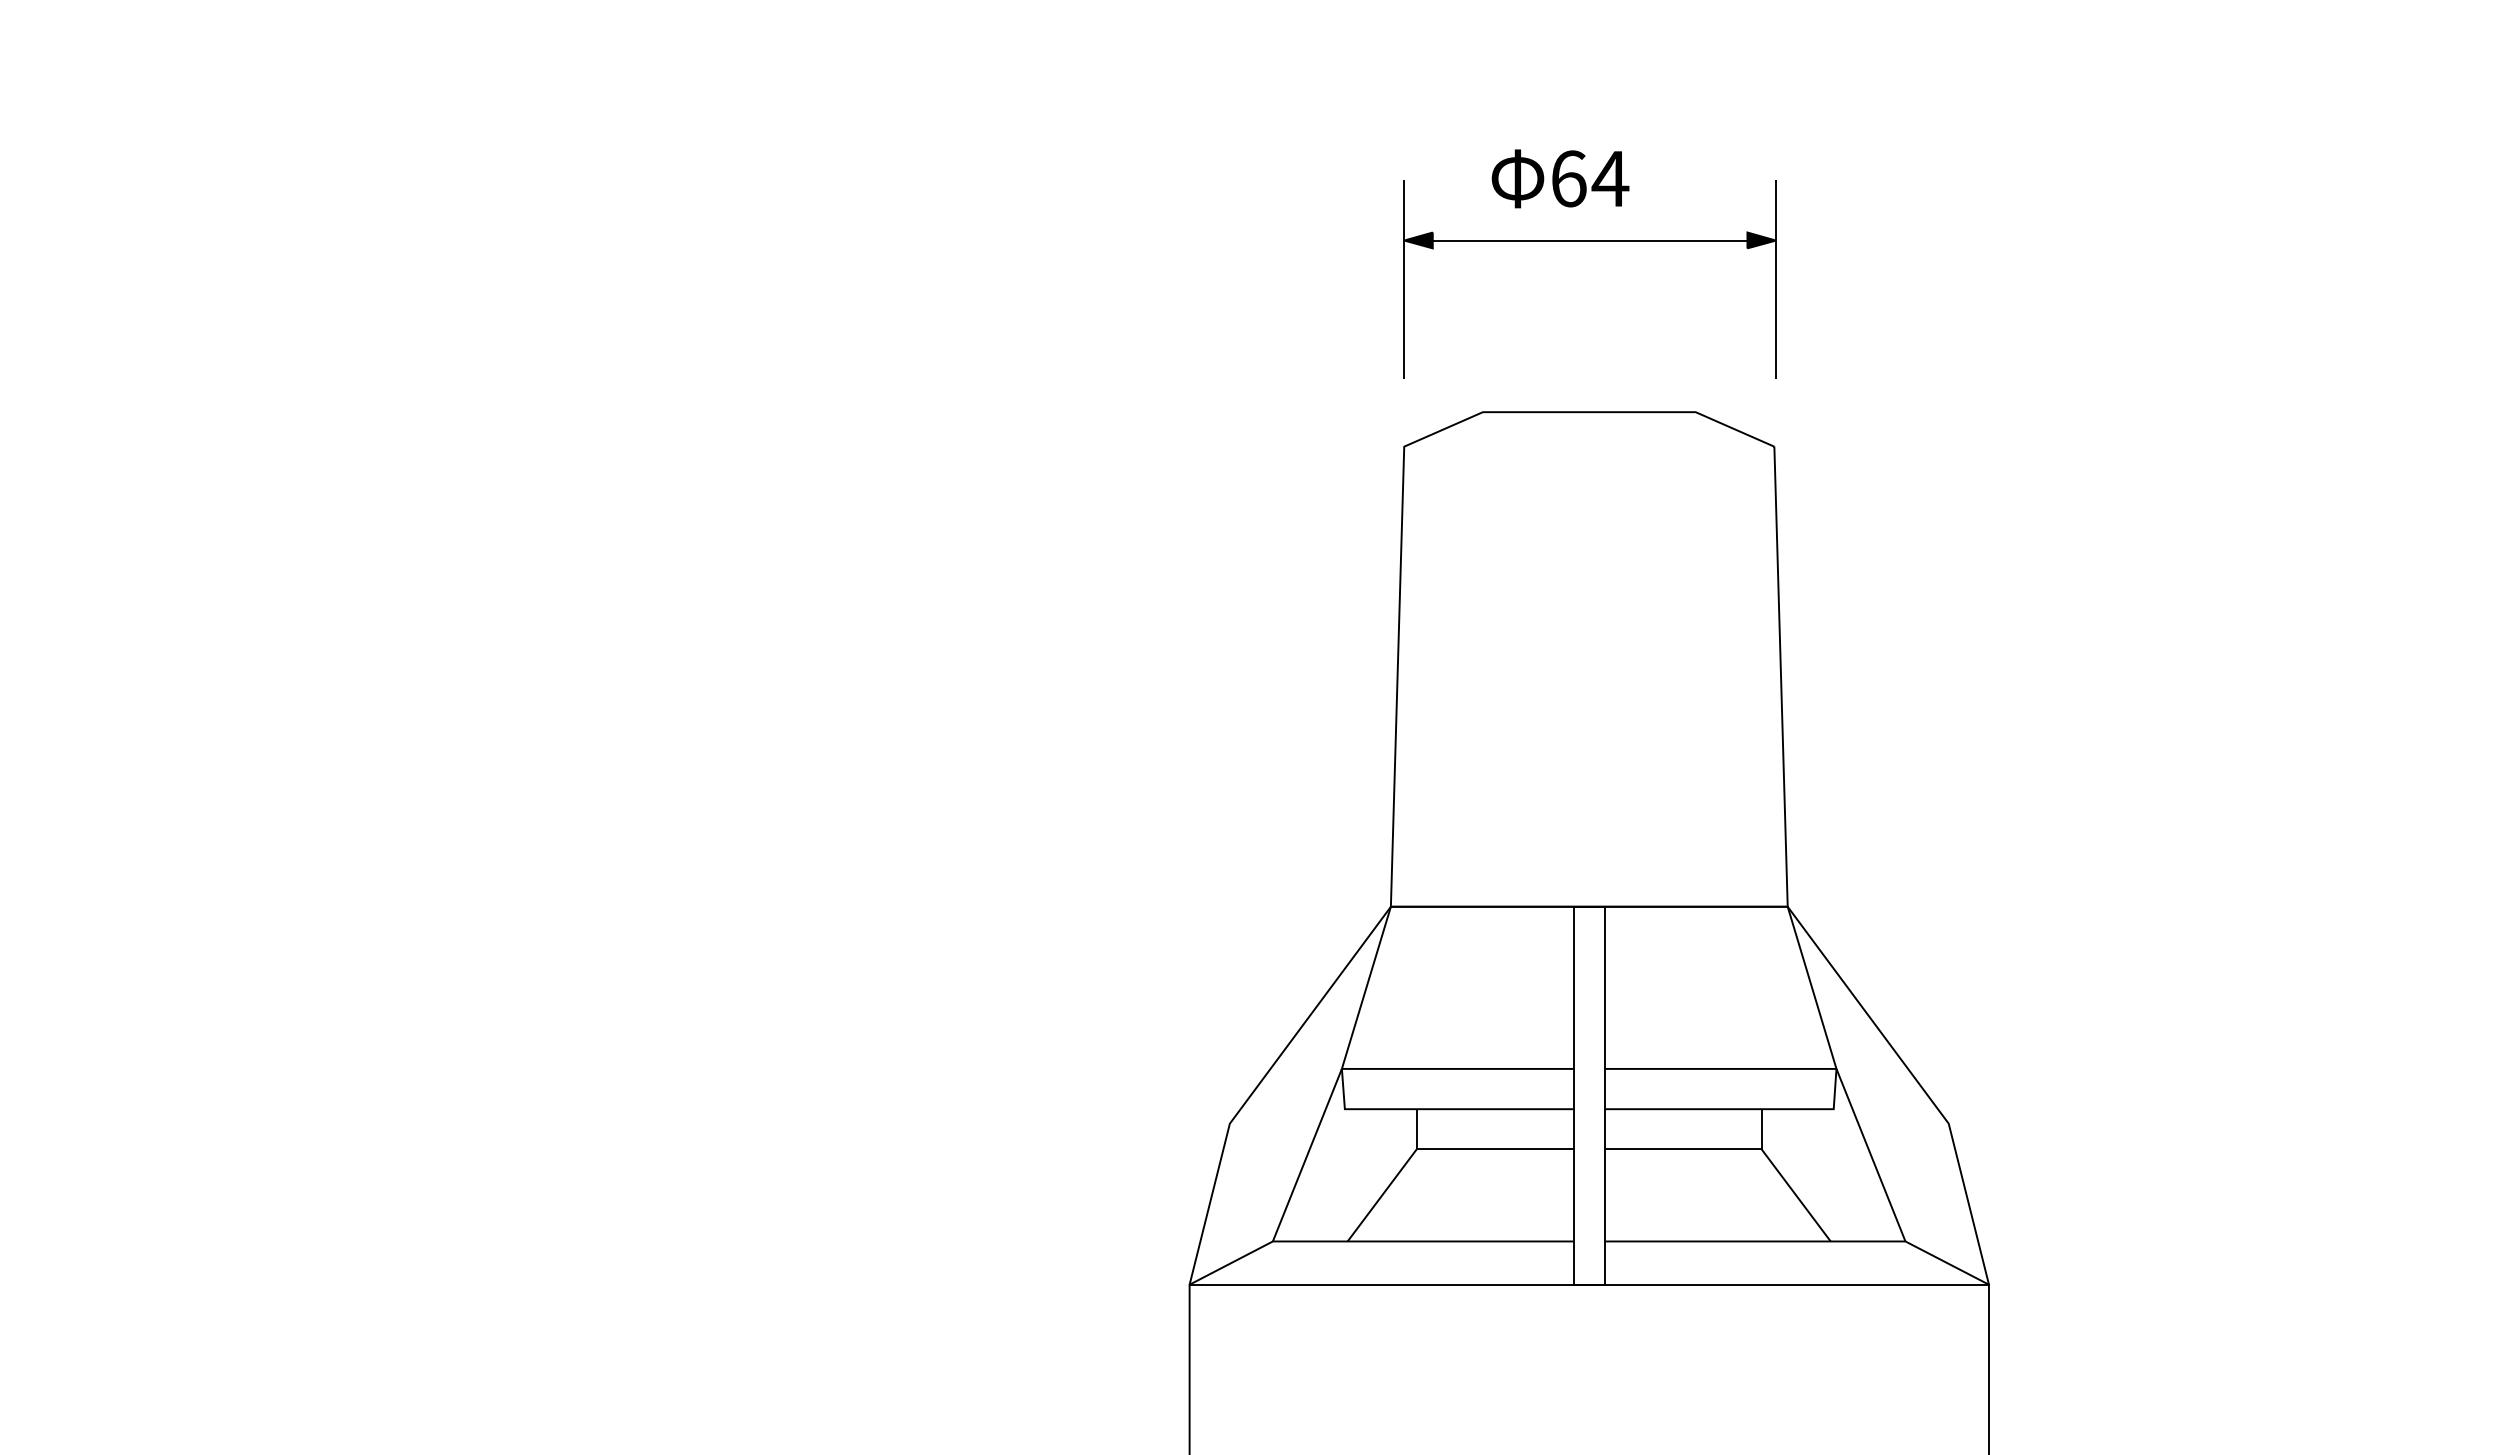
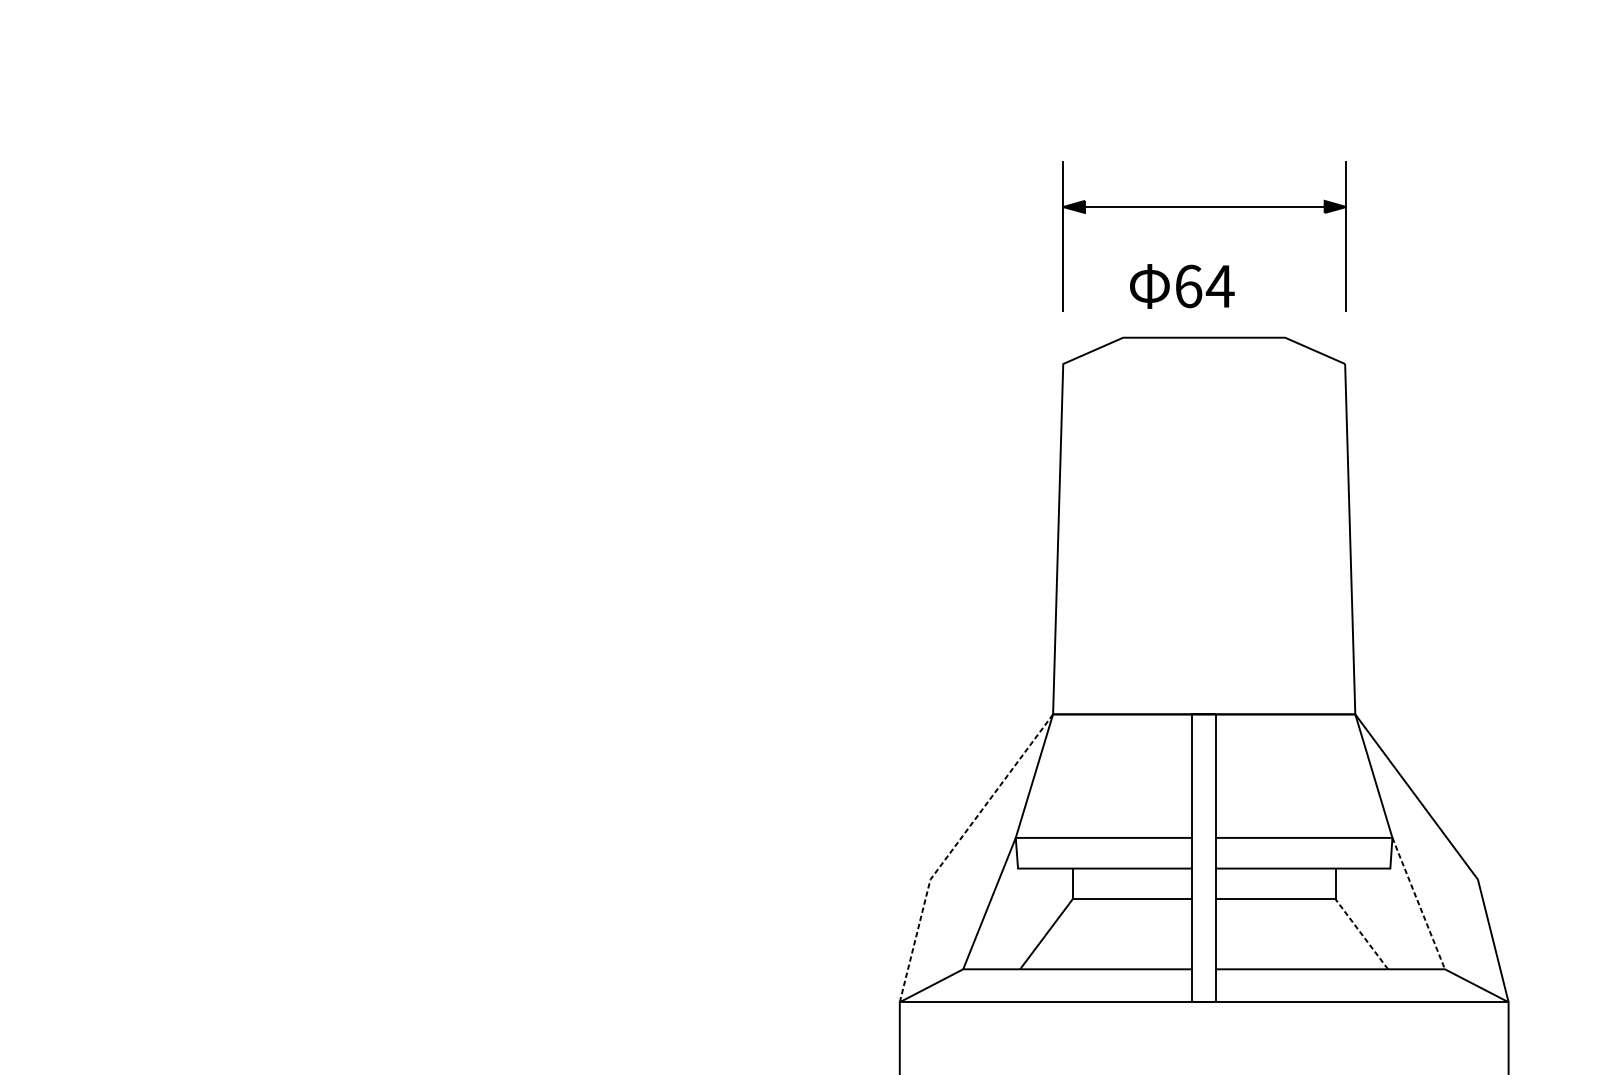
text: (1560, 178) -> (1182, 286), moved
line: (1260, 1082) -> (953, 848), solid -> dashed
line: (1870, 1155) -> (1418, 903), solid -> dashed
line: (1796, 1195) -> (1361, 934), solid -> dashed

